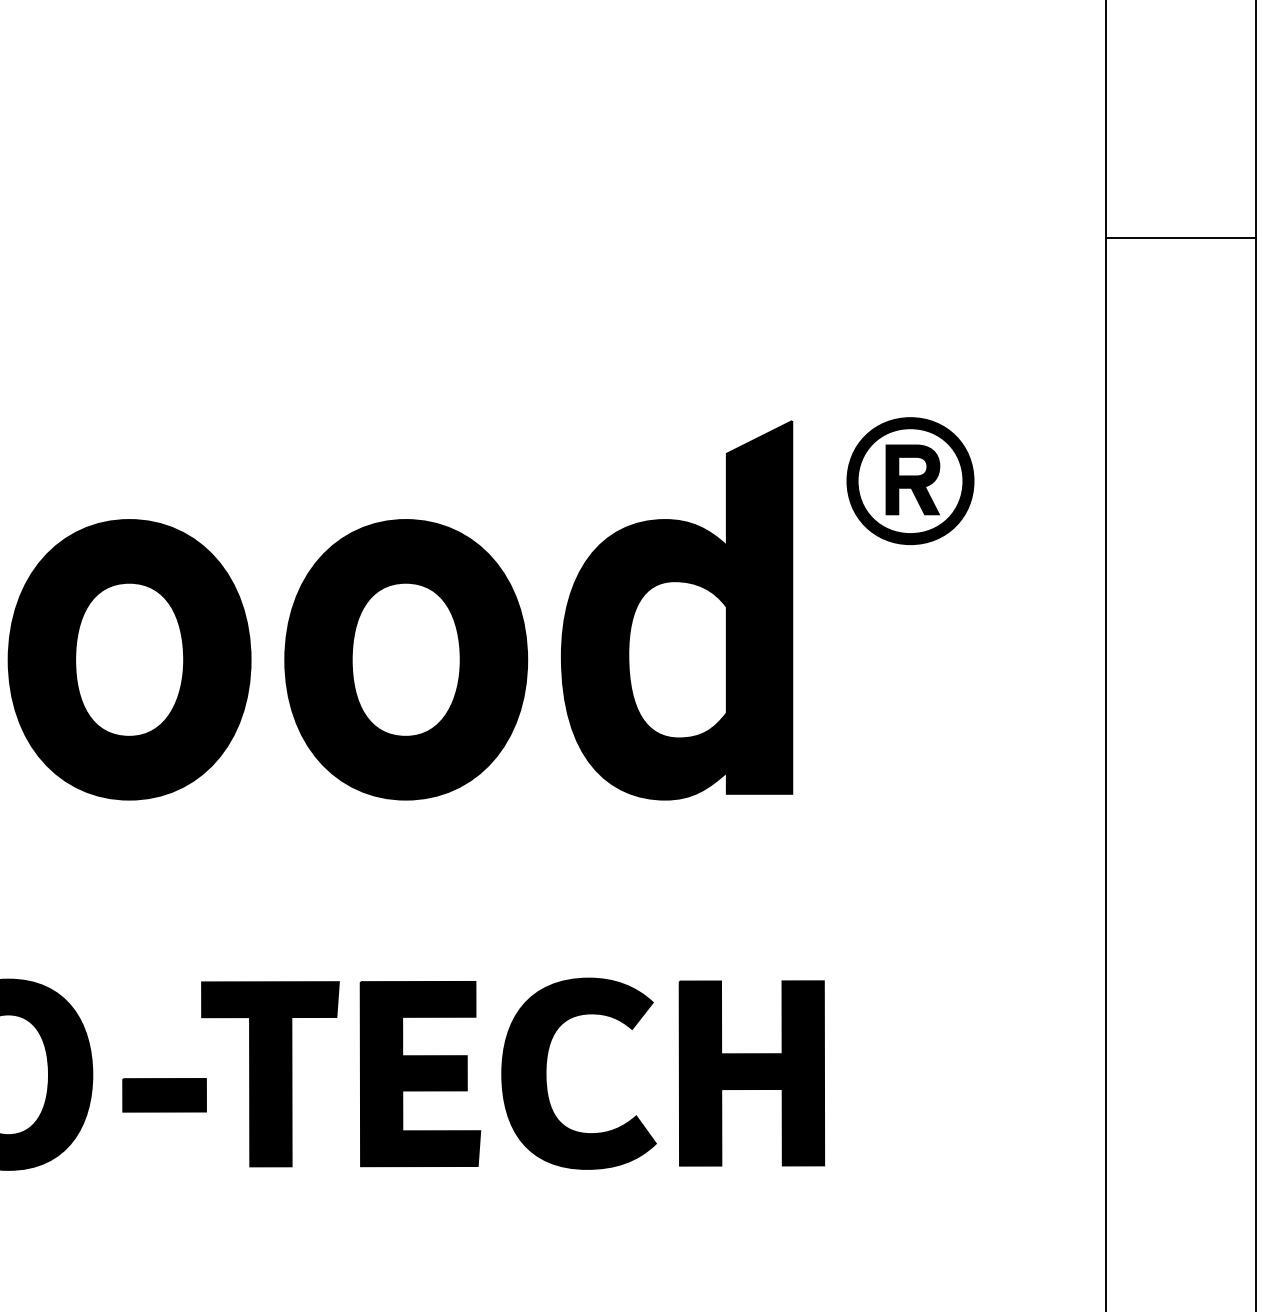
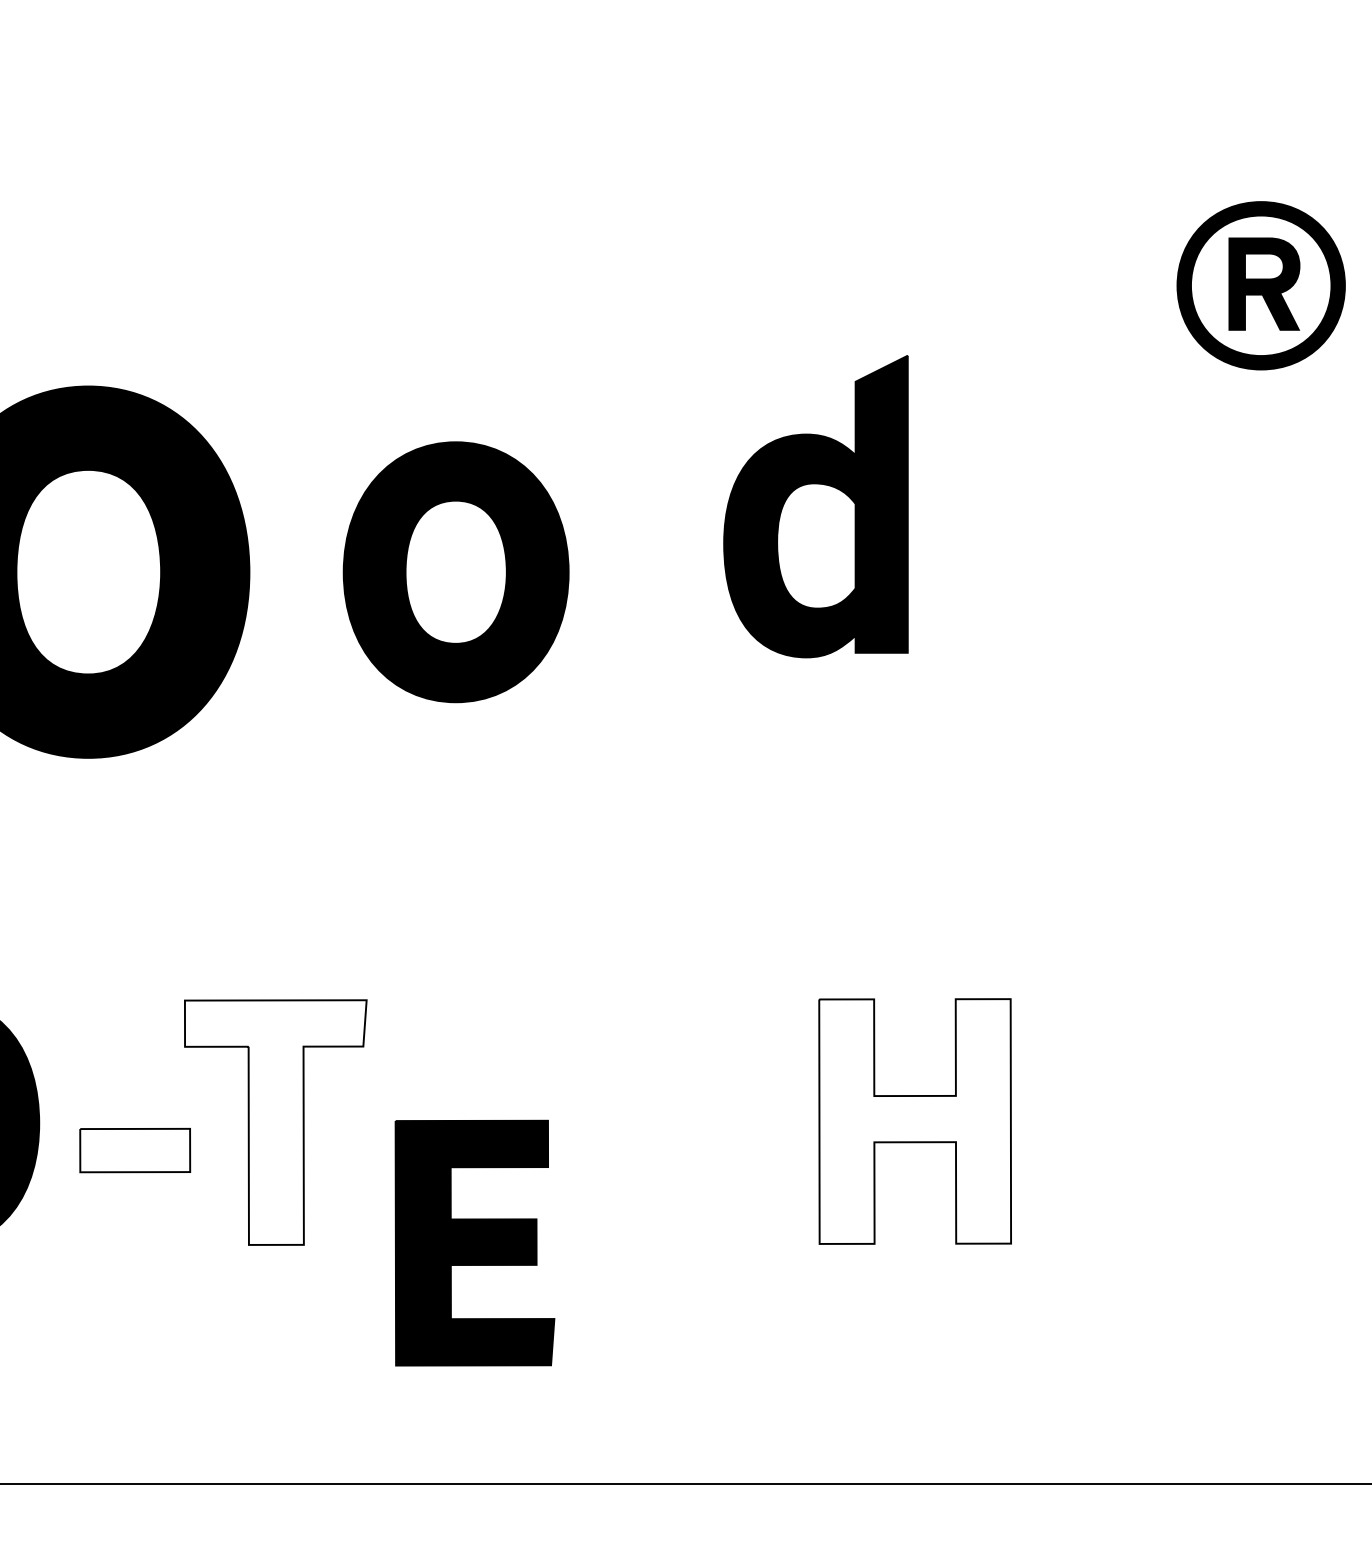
part: (910, 481) -> (1261, 286), moved
part: (677, 610) -> (816, 506), size x0.6
part: (406, 659) -> (456, 571), size x0.7
part: (546, 1073) -> (642, 1121), removed
fill: (751, 1073) -> (914, 1121), removed
fill: (270, 1074) -> (275, 1122), removed
part: (420, 1074) -> (475, 1243), moved
fill: (164, 1094) -> (135, 1149), removed

